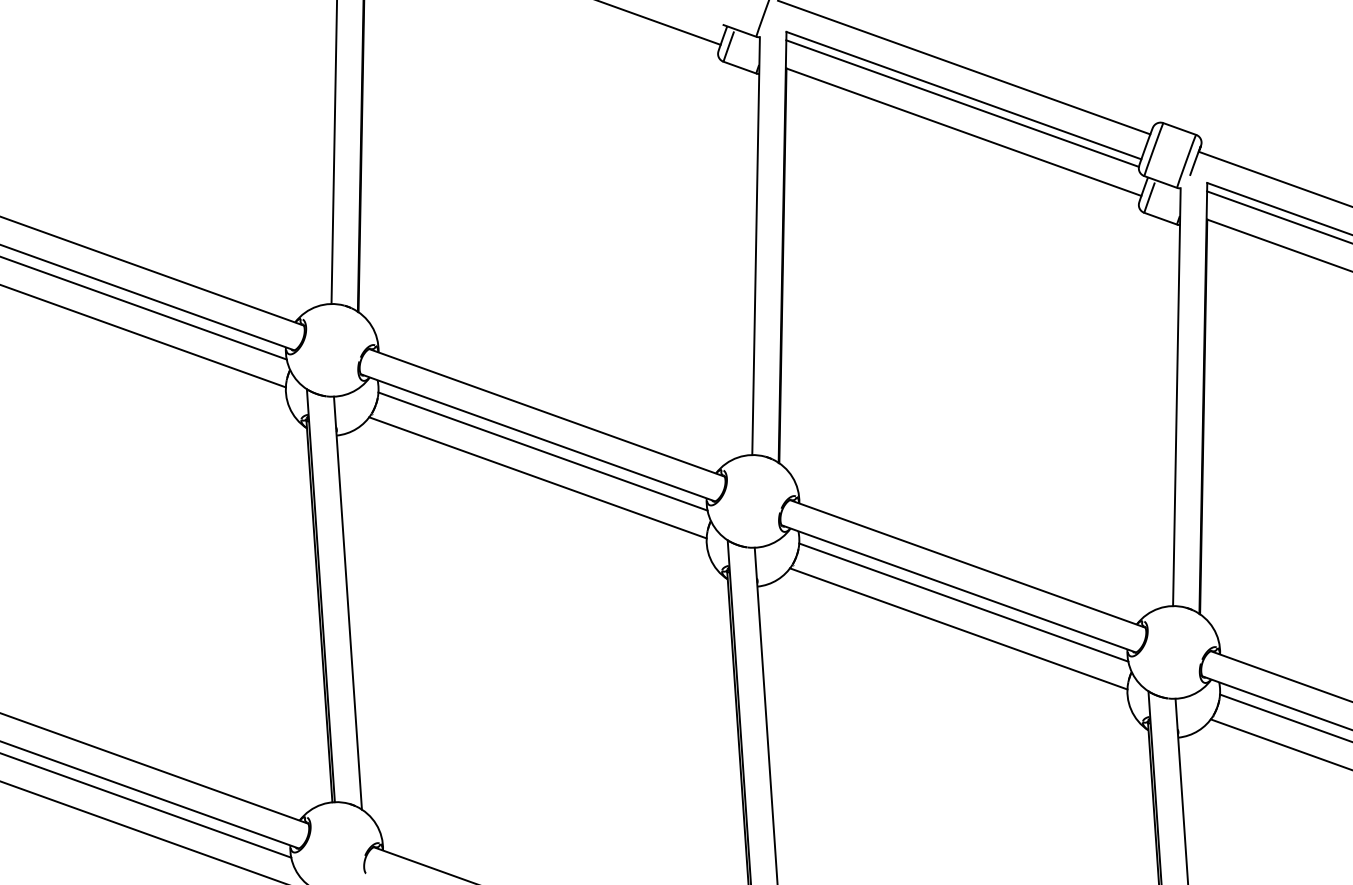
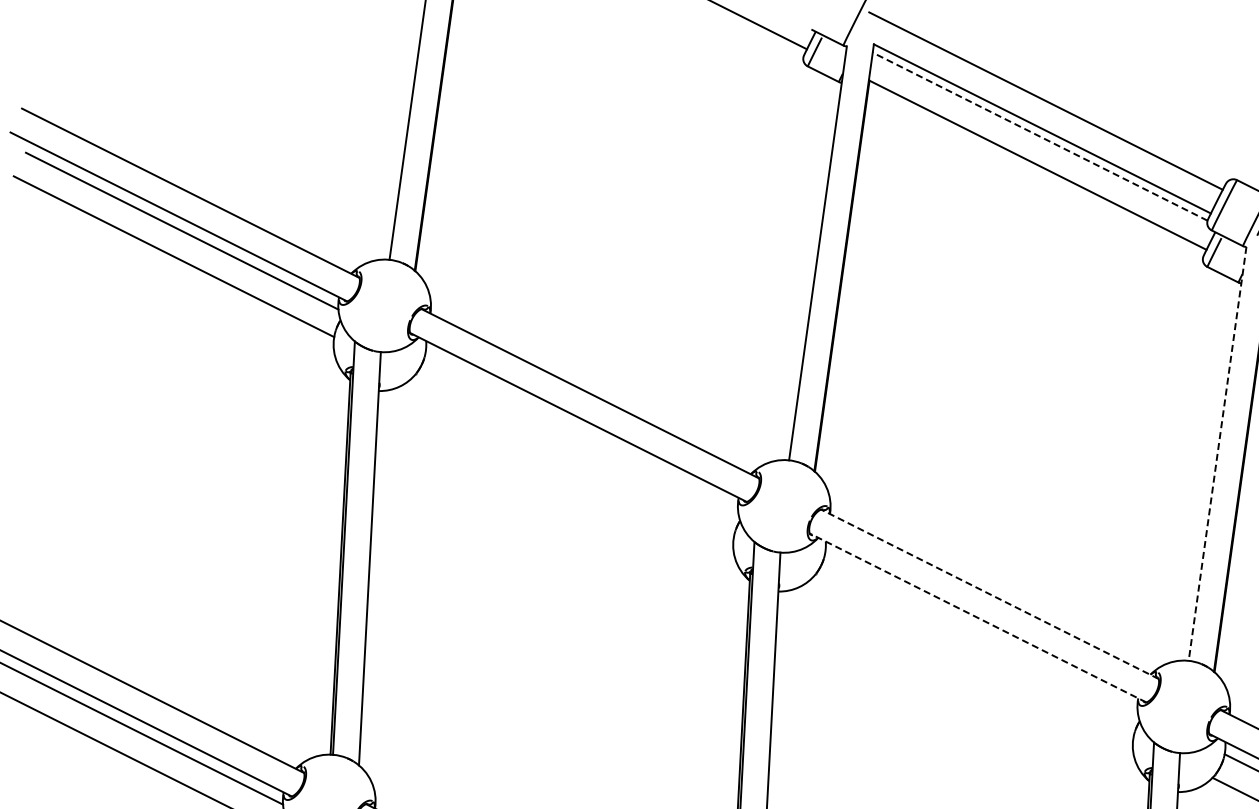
line: (962, 103) -> (1040, 136), solid -> dashed
line: (1176, 397) -> (1217, 454), solid -> dashed
line: (542, 451) -> (581, 431), removed
line: (537, 477) -> (573, 456), removed
line: (967, 563) -> (989, 593), solid -> dashed
line: (958, 588) -> (977, 617), solid -> dashed
line: (963, 602) -> (981, 632), removed
line: (958, 628) -> (972, 657), removed

